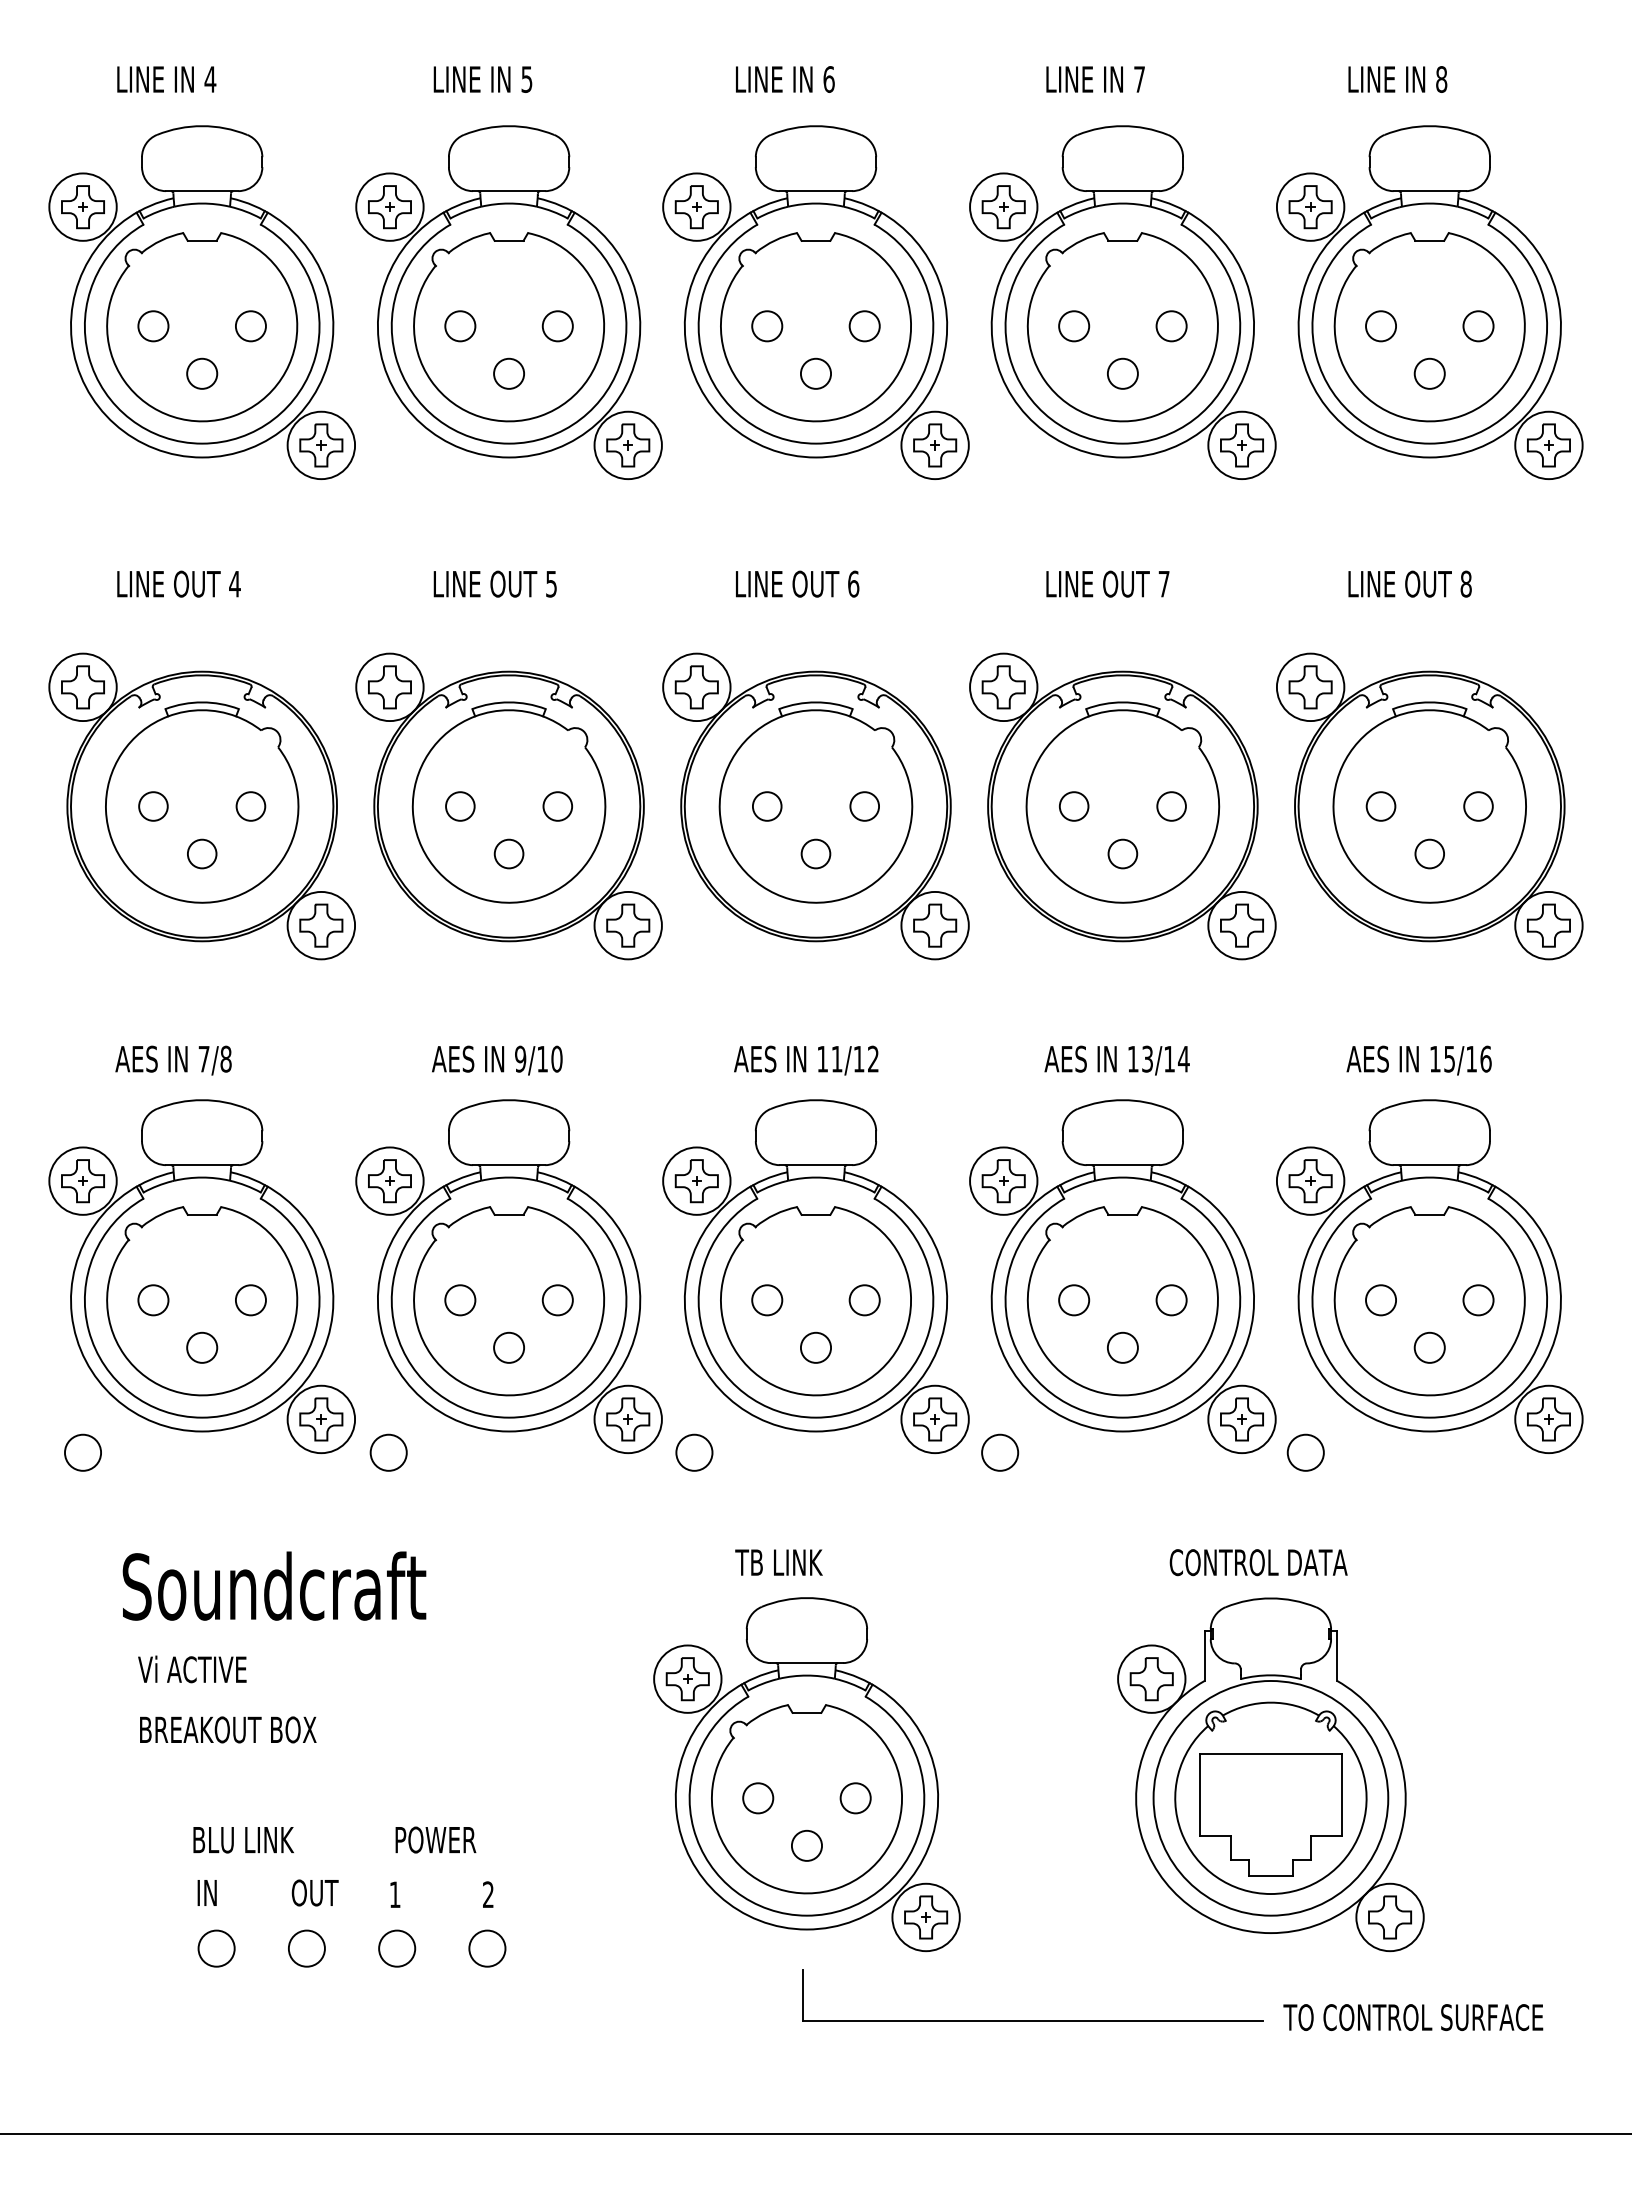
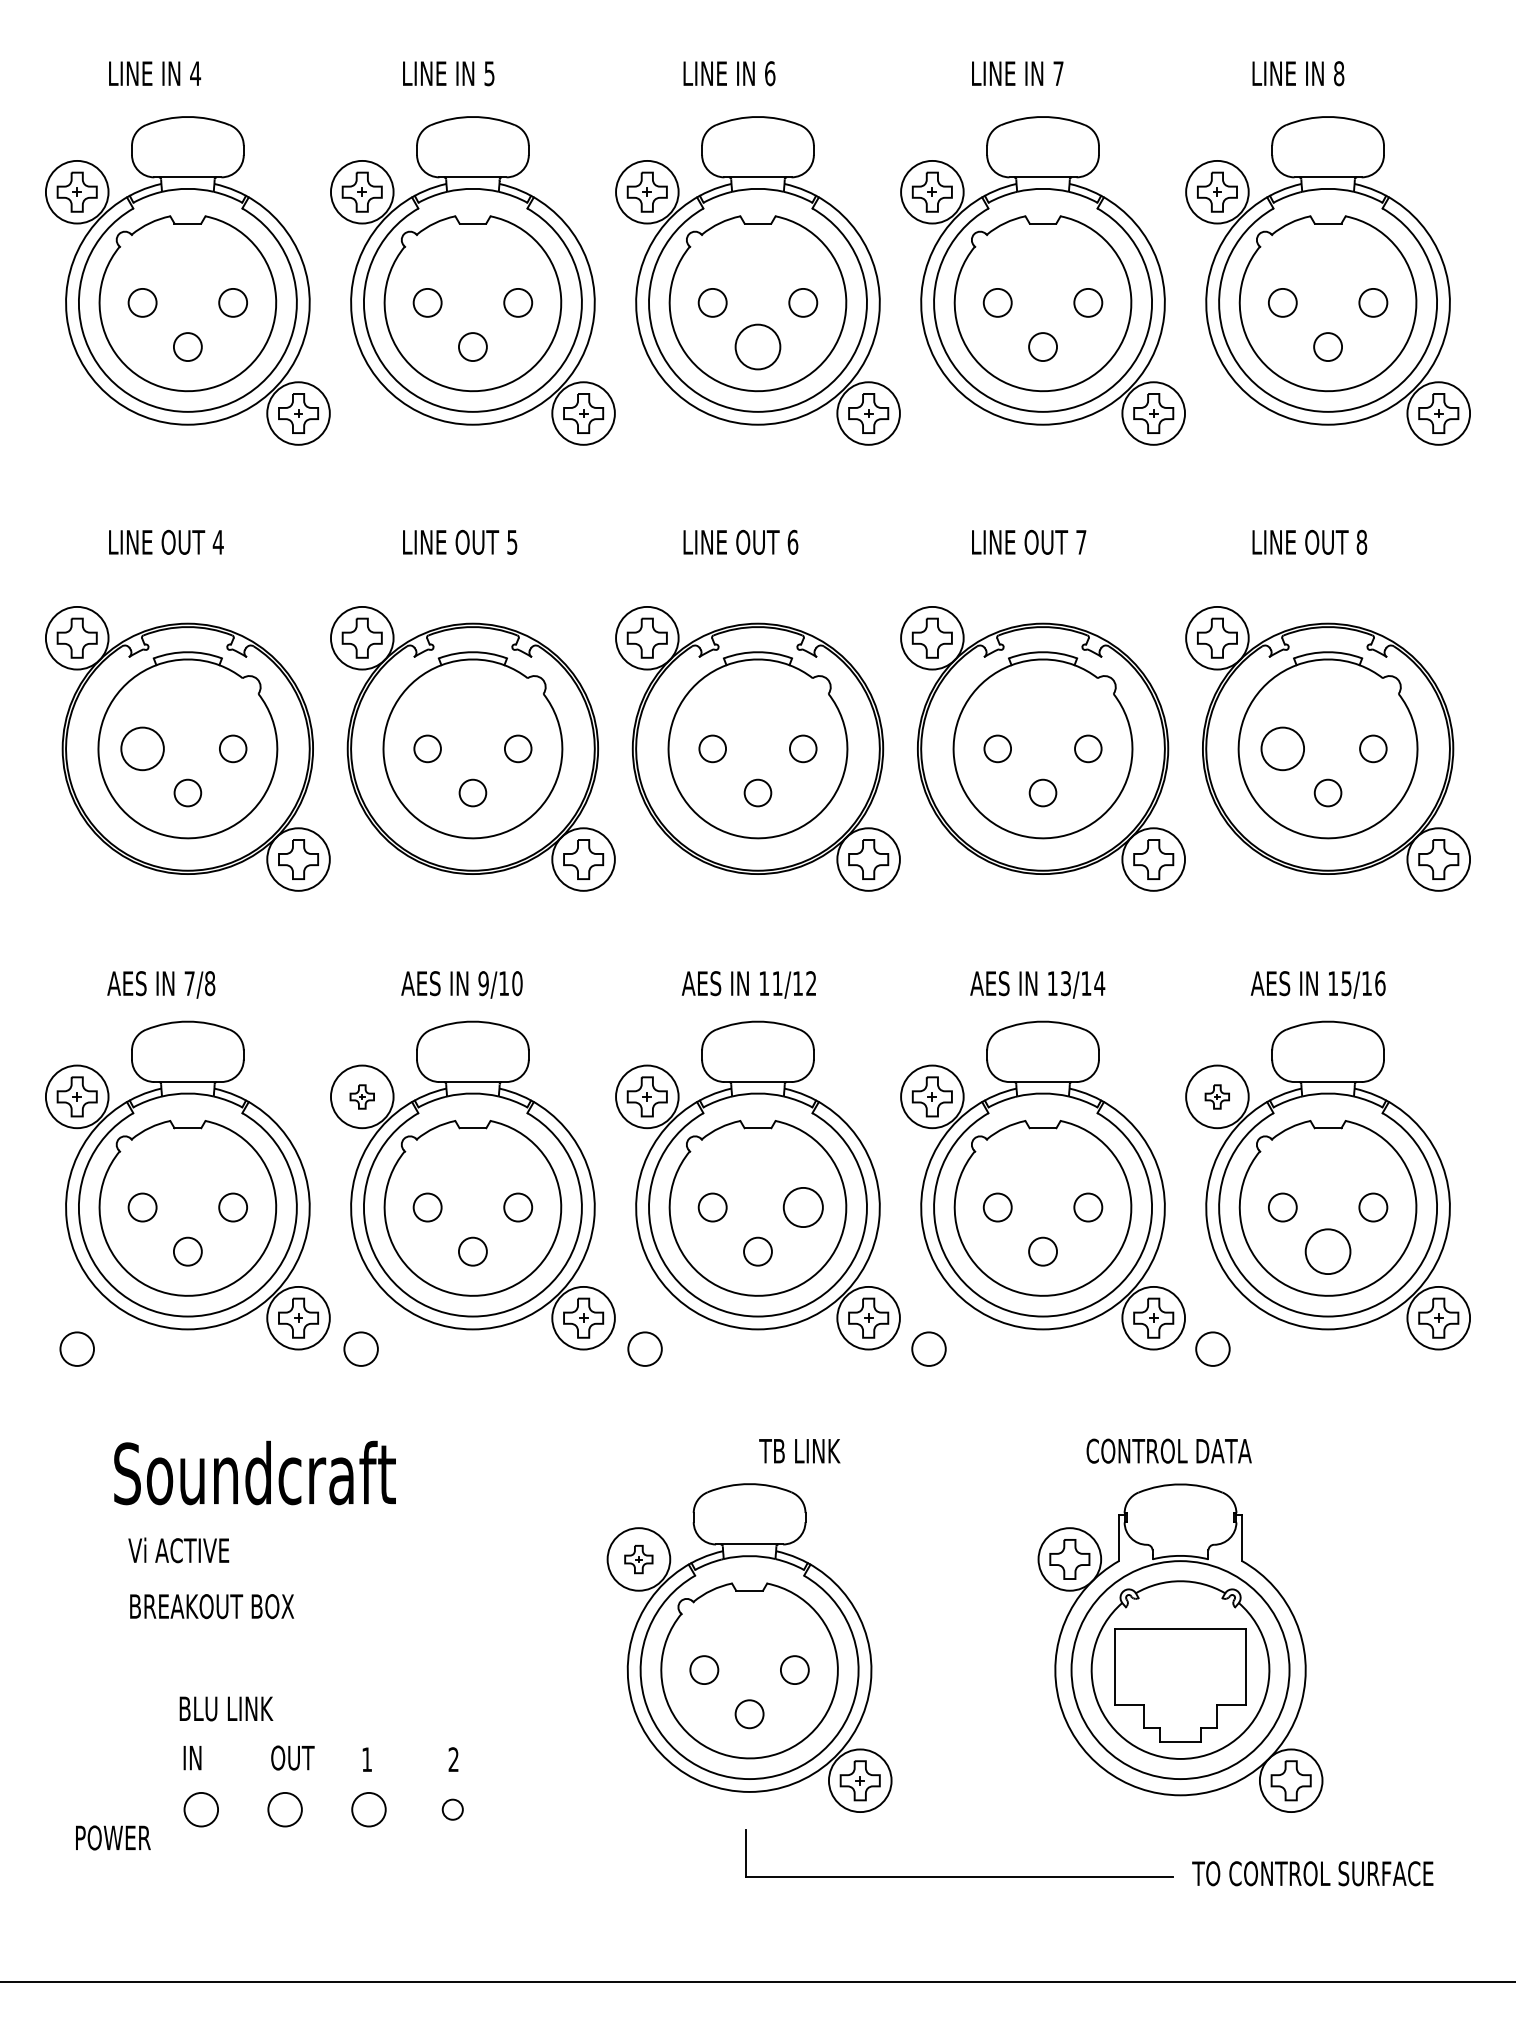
circle: (815, 373) -> (757, 346), size x1.6
circle: (153, 806) -> (142, 748), size x1.6
circle: (1380, 806) -> (1282, 748), size x1.6
part: (389, 1181) -> (361, 1097), size x0.6
part: (1310, 1181) -> (1217, 1097), size x0.6
circle: (864, 1300) -> (803, 1207), size x1.4
circle: (1429, 1347) -> (1327, 1251), size x1.6
text: (778, 1562) -> (799, 1451), moved
part: (687, 1679) -> (638, 1559), size x0.7
text: (435, 1839) -> (112, 1837), moved
circle: (487, 1948) -> (452, 1809), size x0.6

